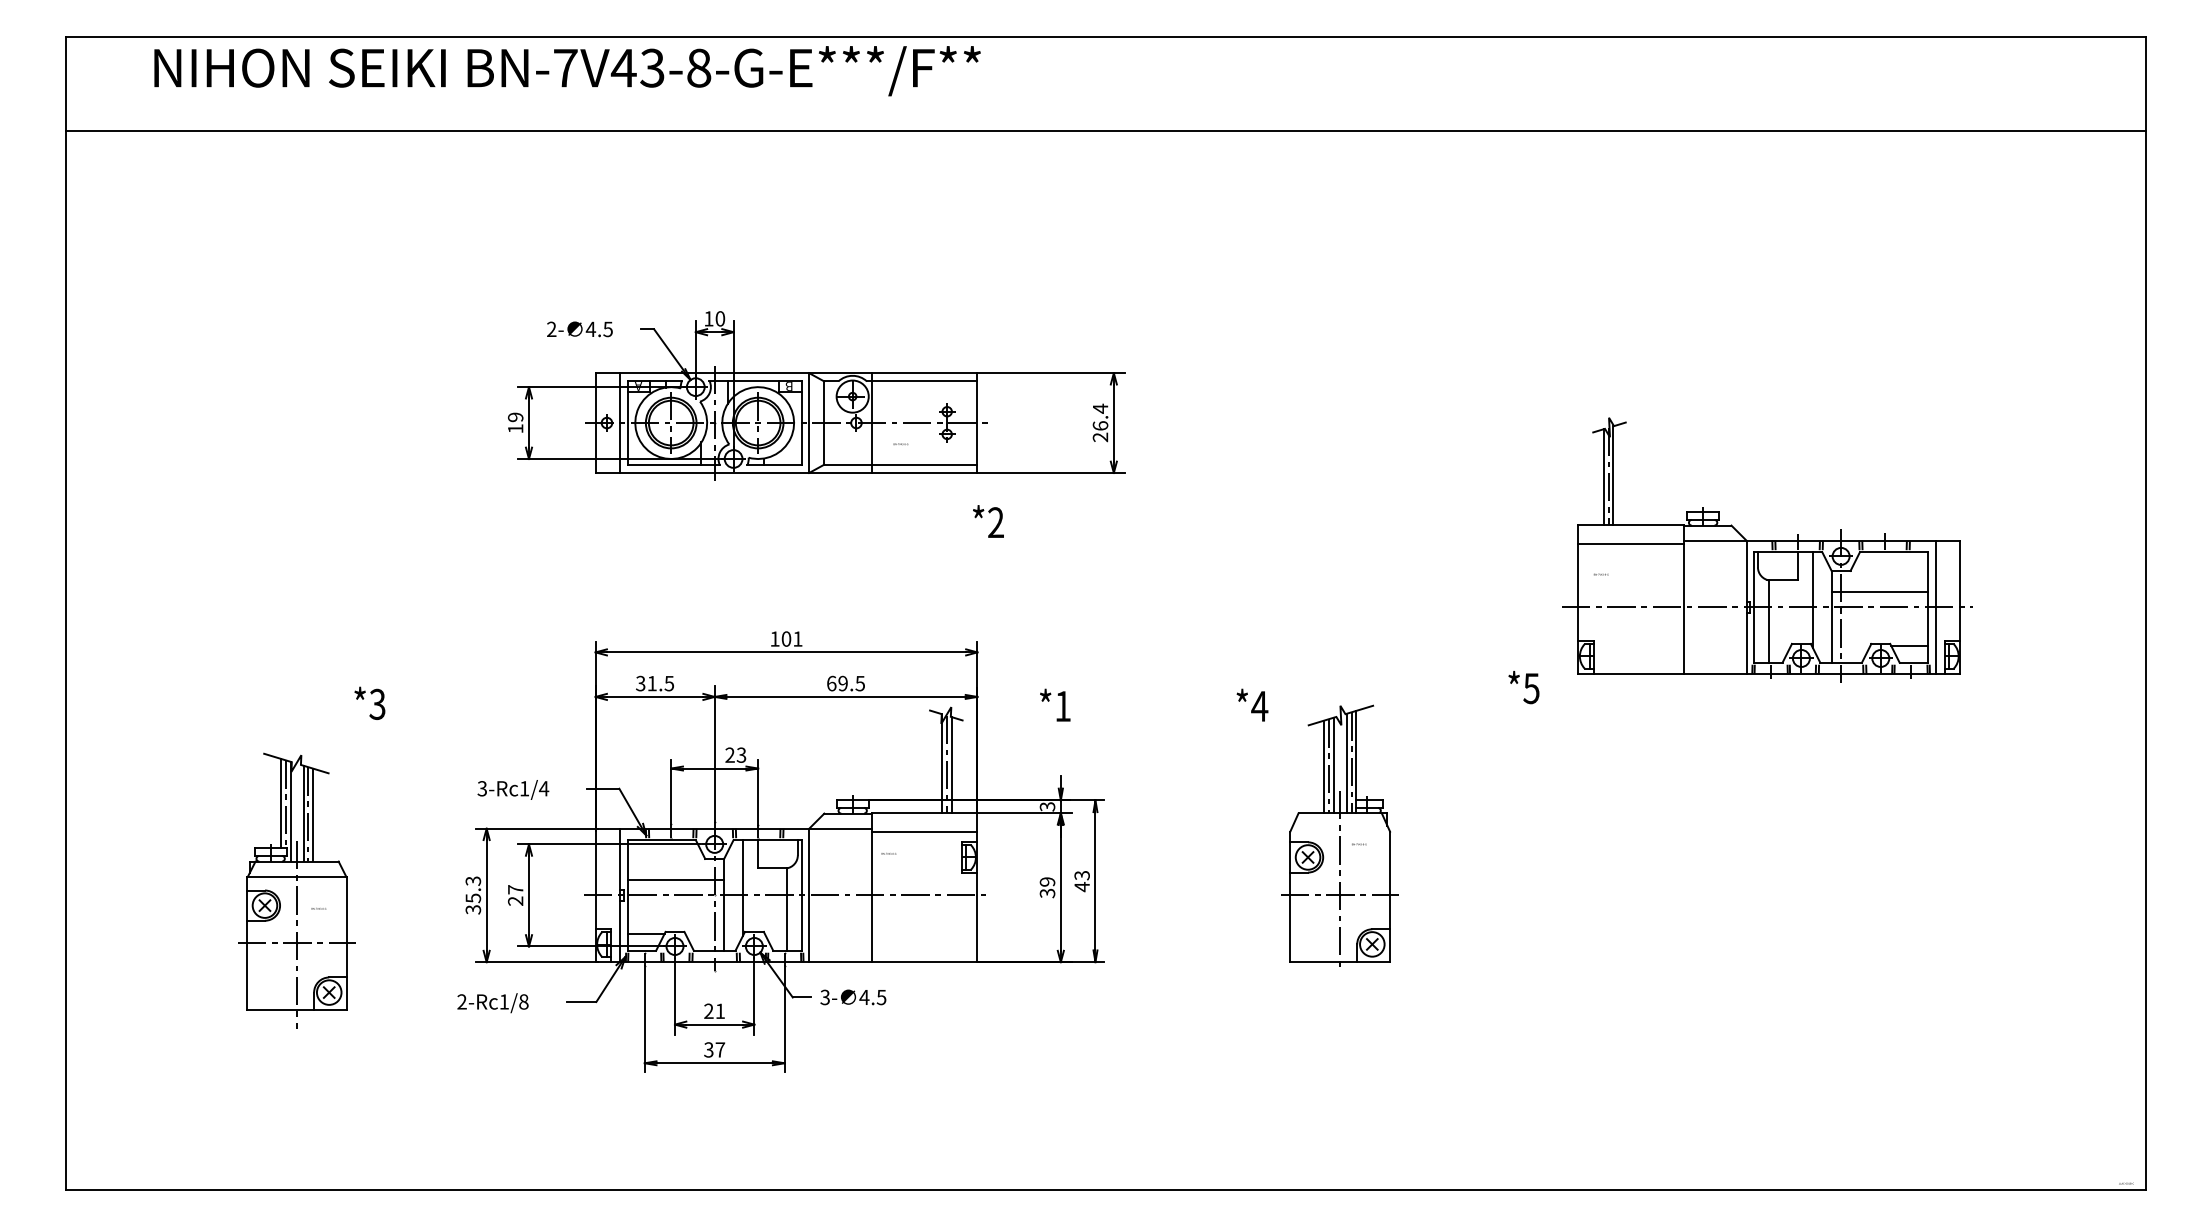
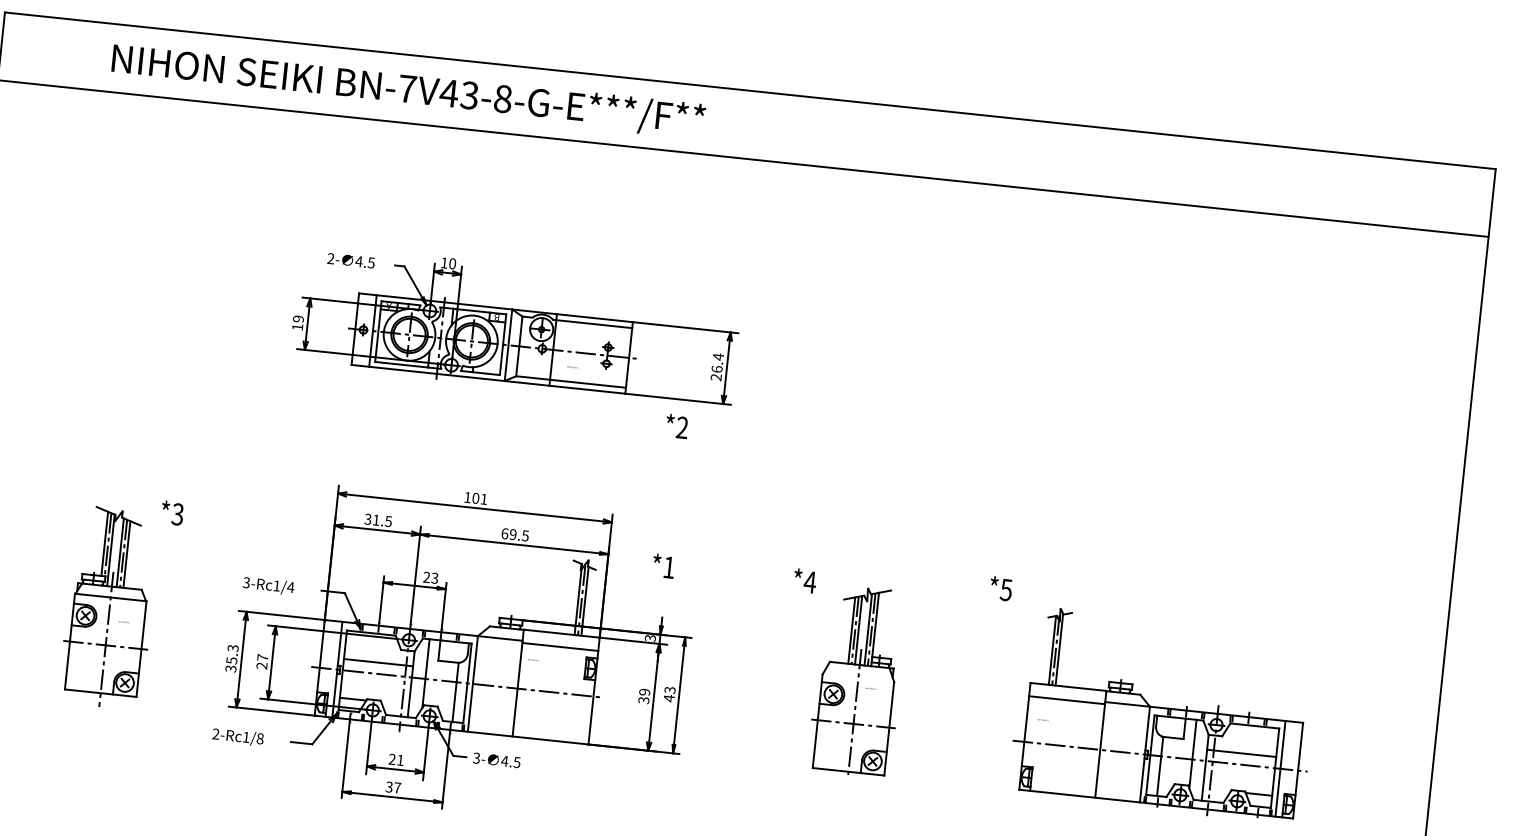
text: (567, 71) -> (408, 91), moved
text: (988, 521) -> (677, 426), moved
part: (1767, 549) -> (1164, 714), moved
part: (296, 890) -> (109, 607), moved

